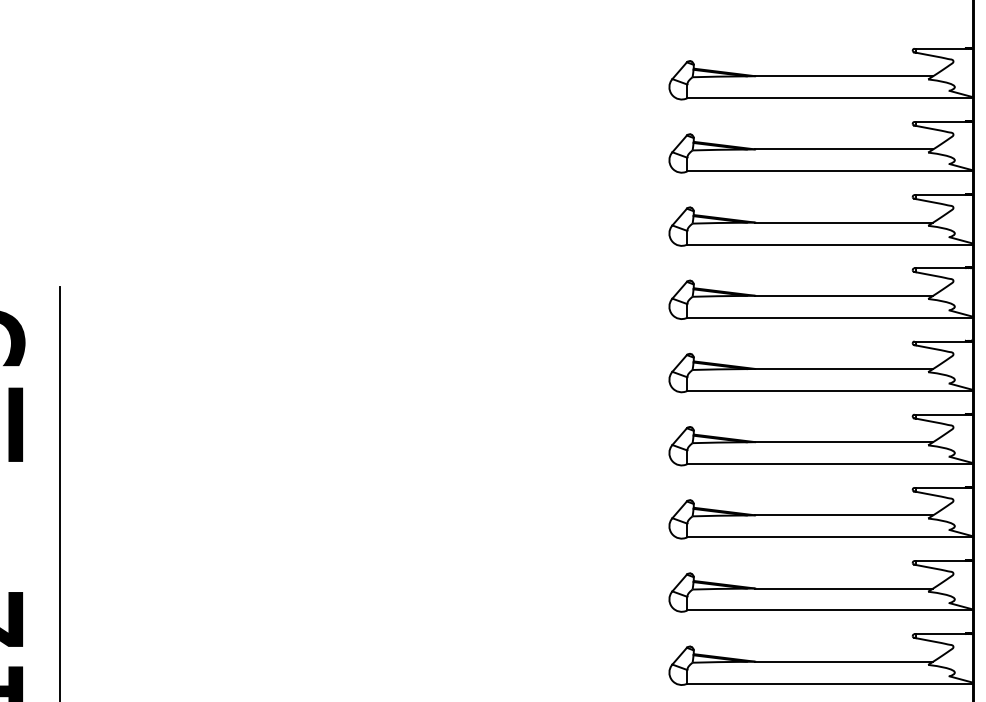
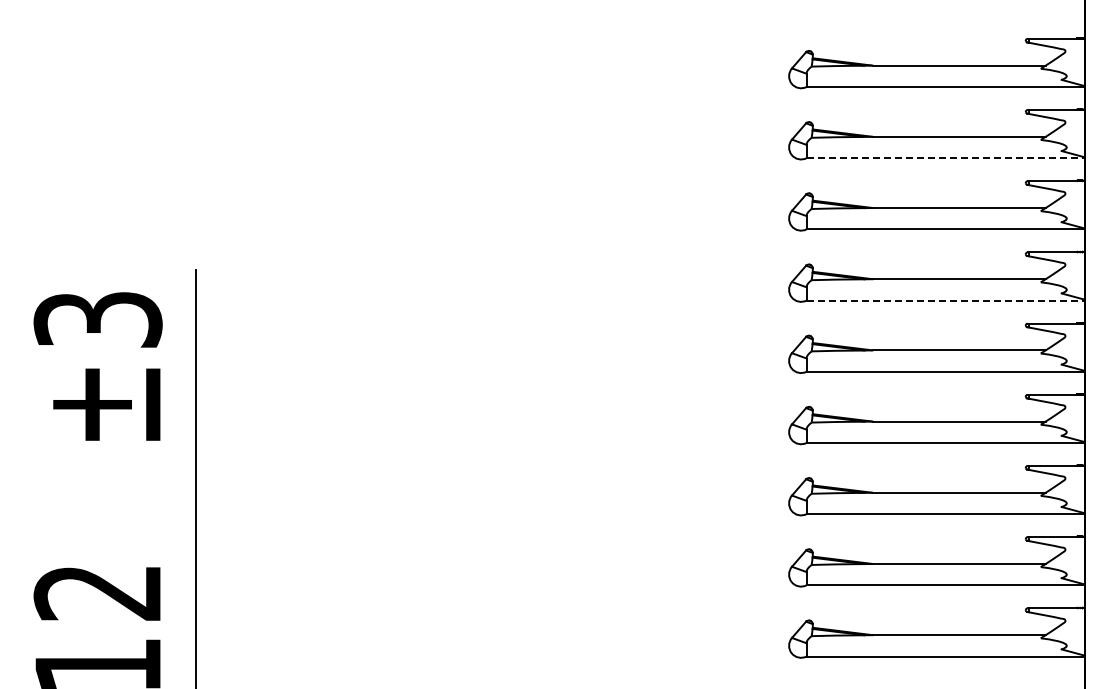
line: (830, 171) -> (945, 158), solid -> dashed
line: (830, 317) -> (945, 300), solid -> dashed

